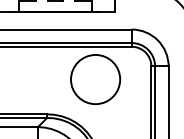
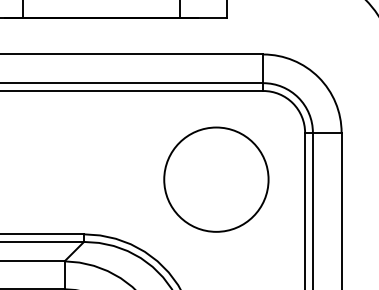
circle: (95, 79) -> (216, 179), moved

